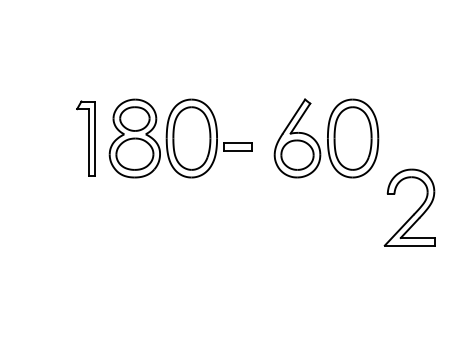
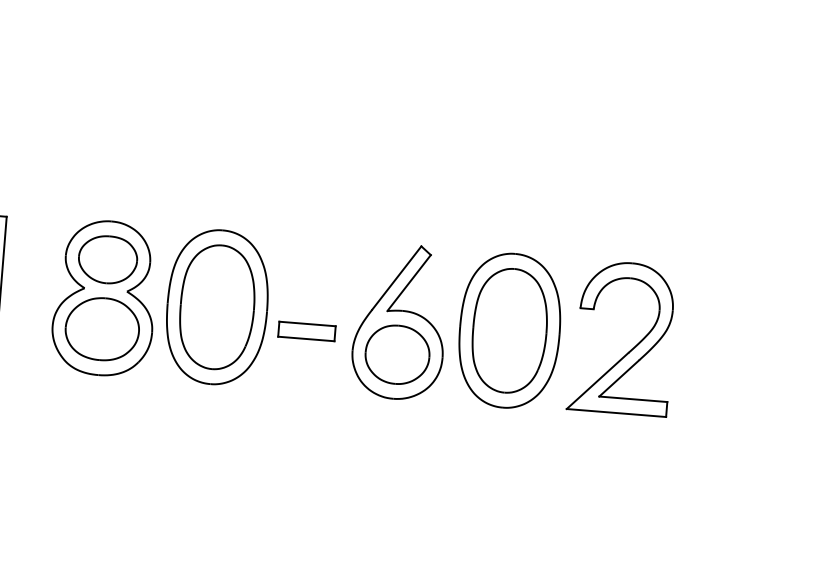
part: (180, 138) -> (194, 305), moved
part: (414, 212) -> (630, 348), moved

